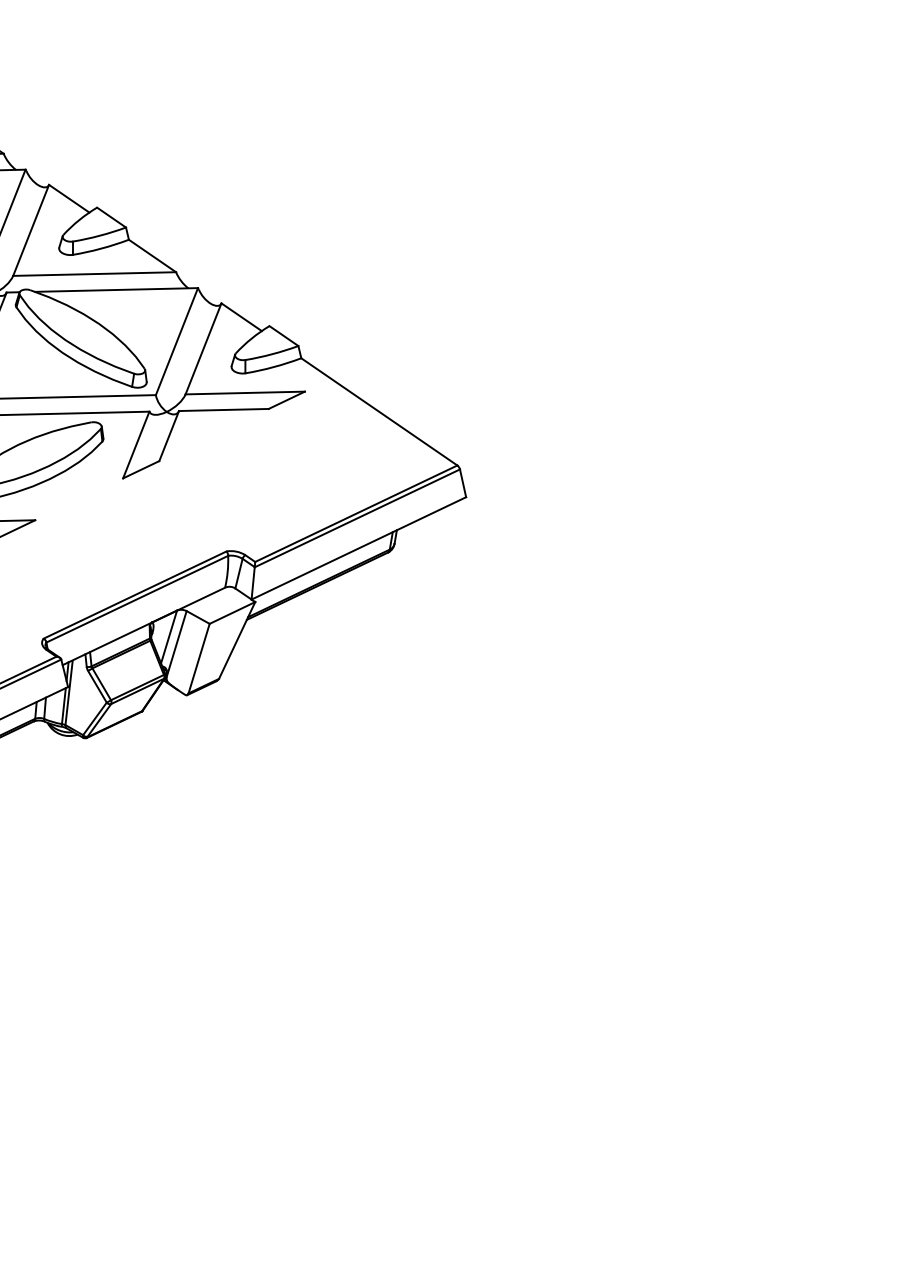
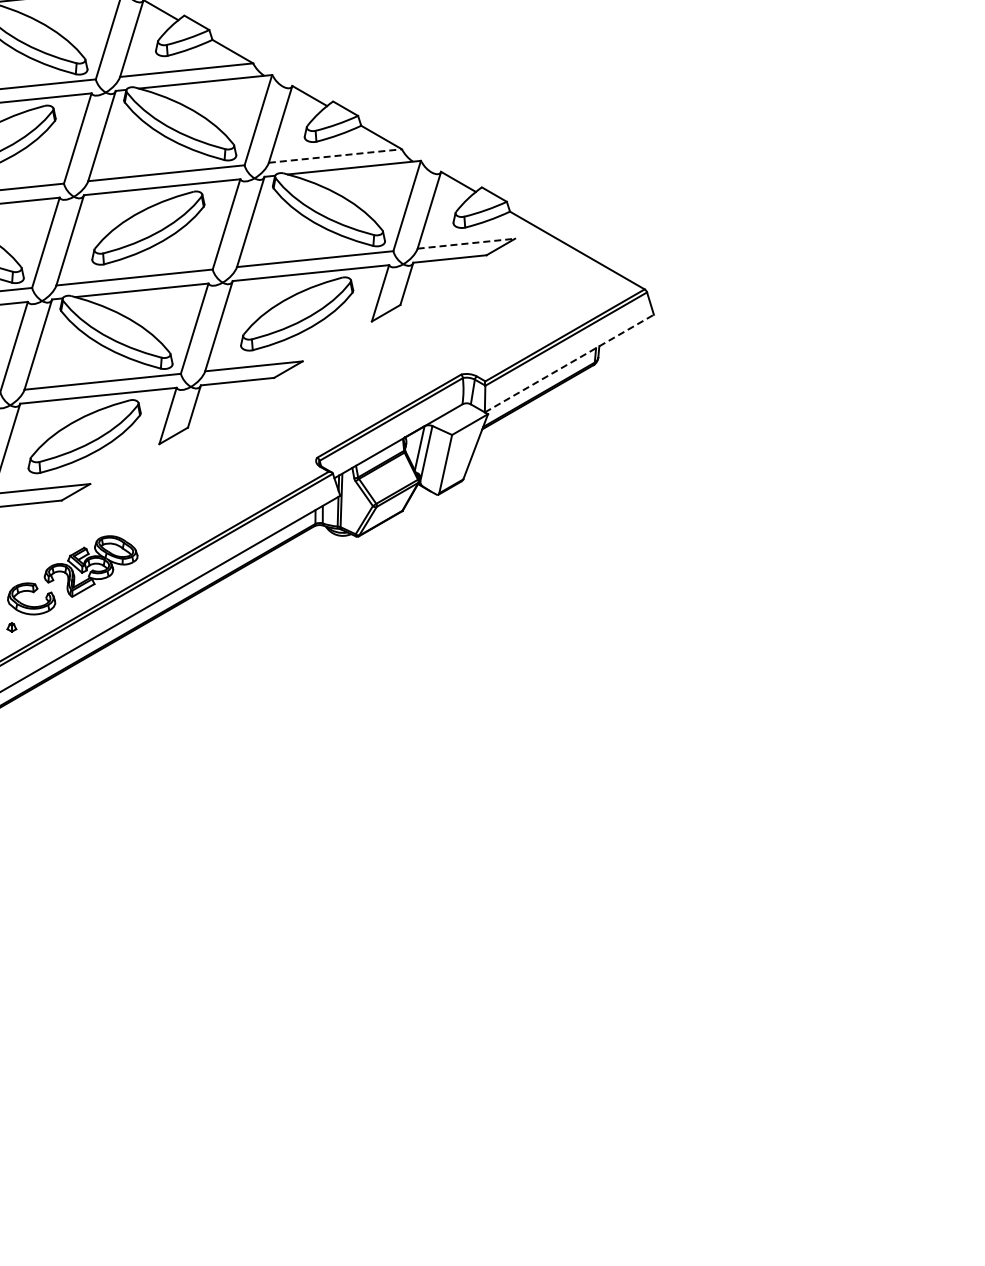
line: (94, 274) -> (335, 156), solid -> dashed
line: (245, 392) -> (466, 243), solid -> dashed
line: (359, 548) -> (569, 363), solid -> dashed

